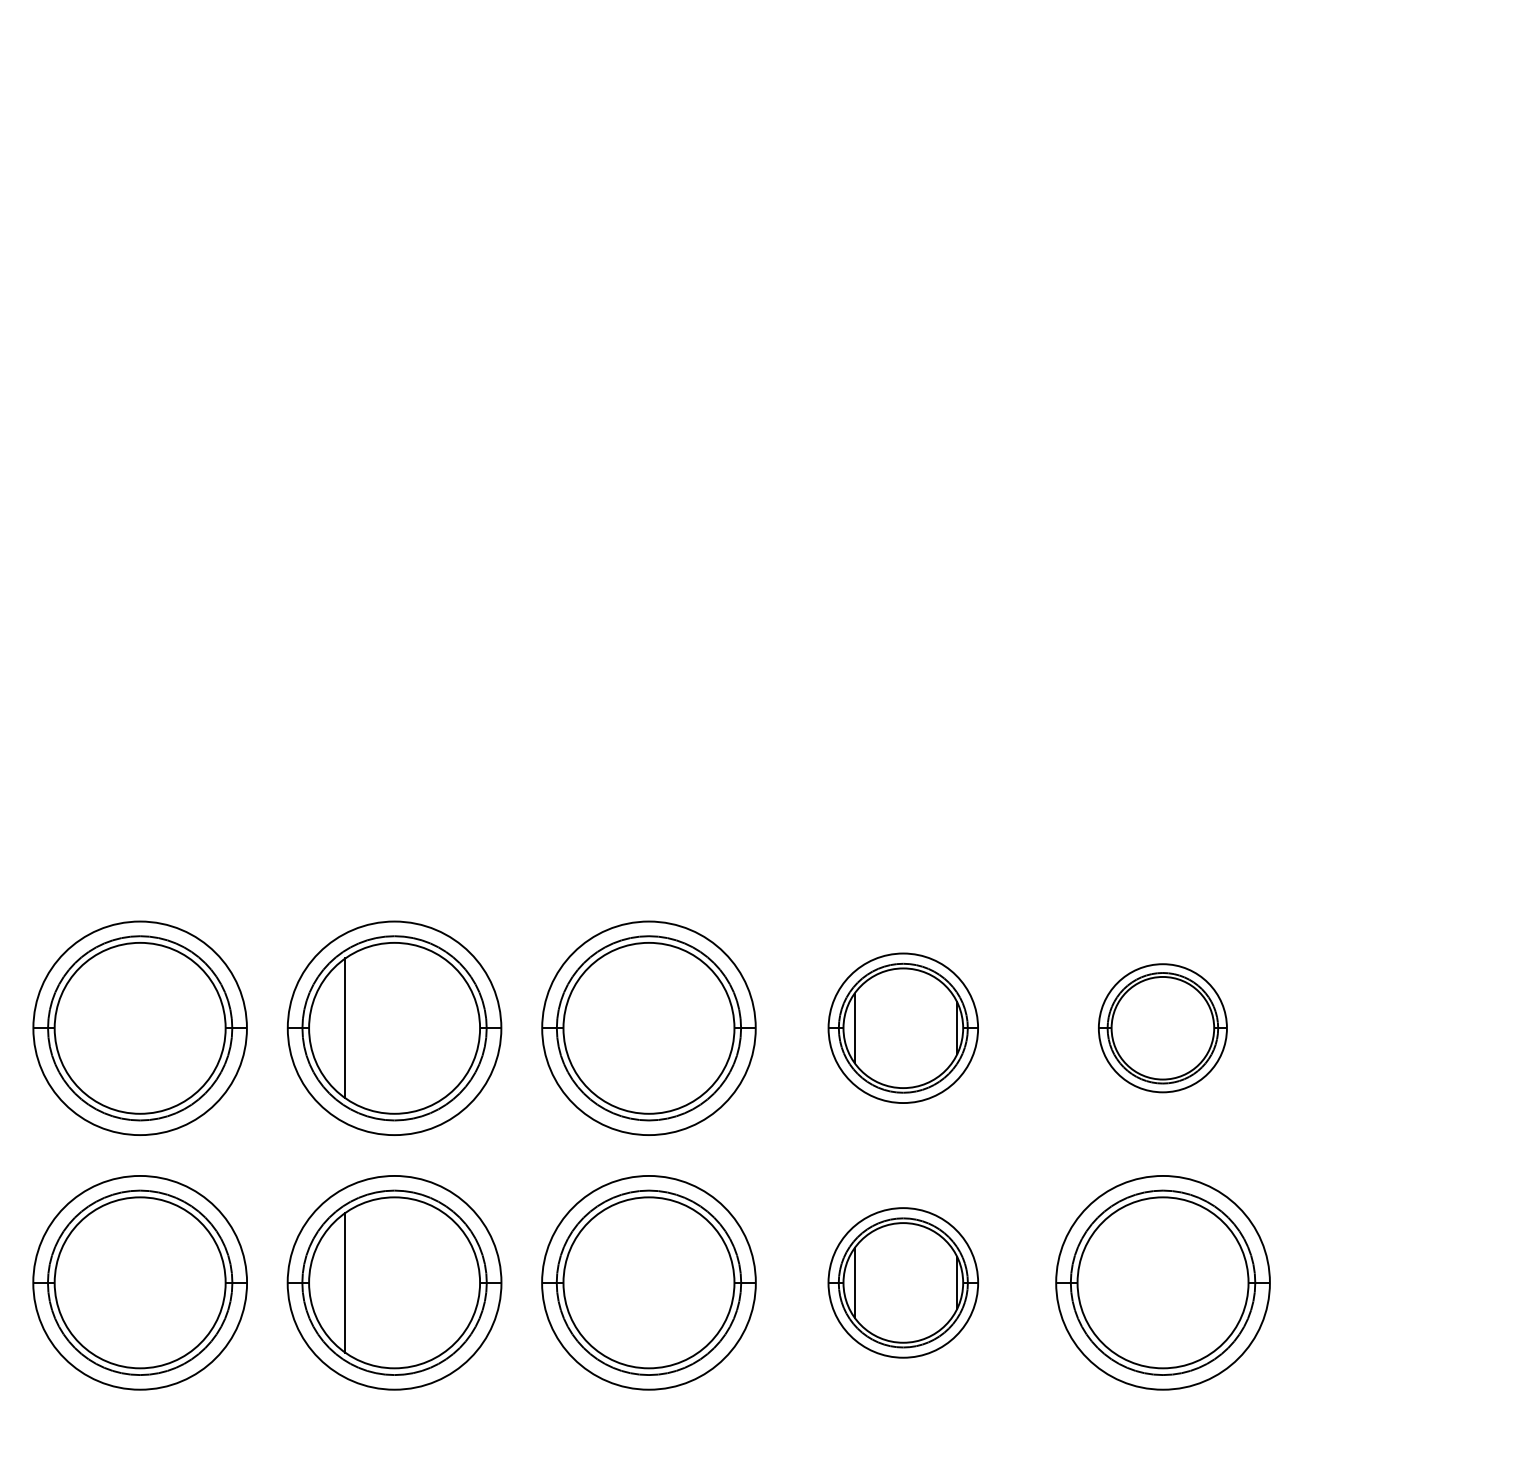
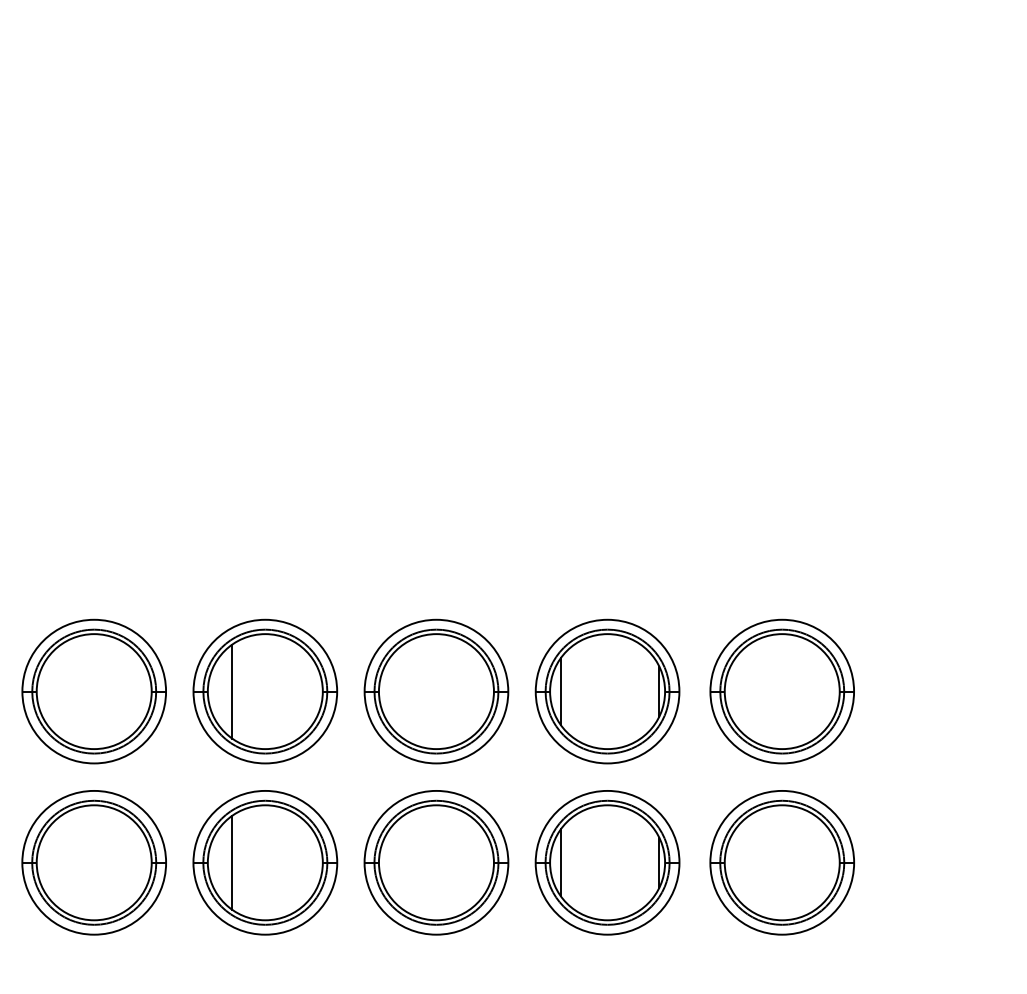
part: (903, 1028) -> (607, 691), size x1.43
part: (1161, 1028) -> (781, 691), size x1.67
part: (903, 1282) -> (607, 862), size x1.43

